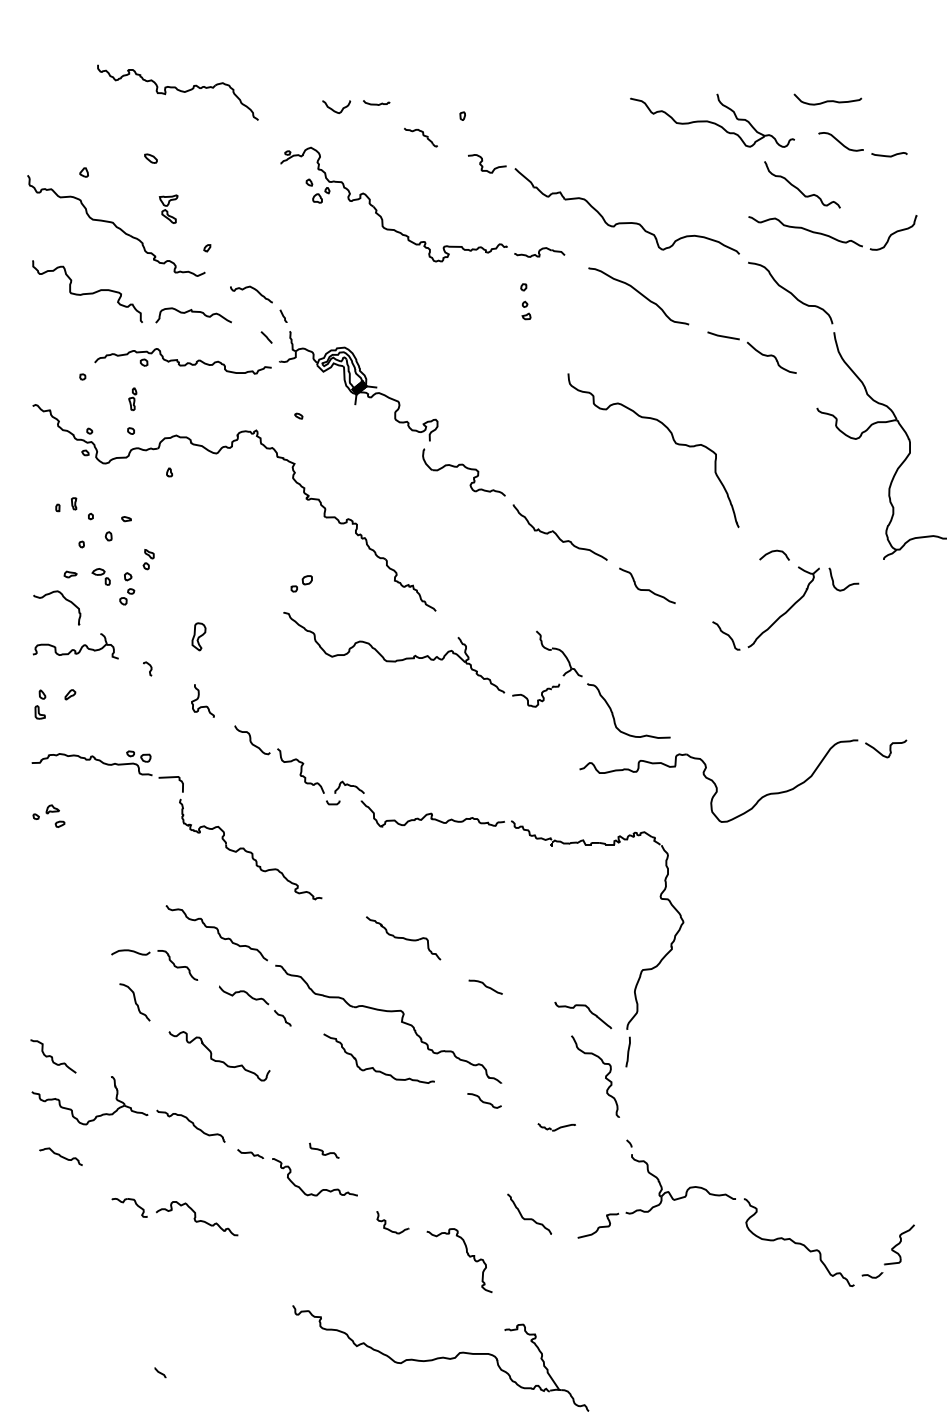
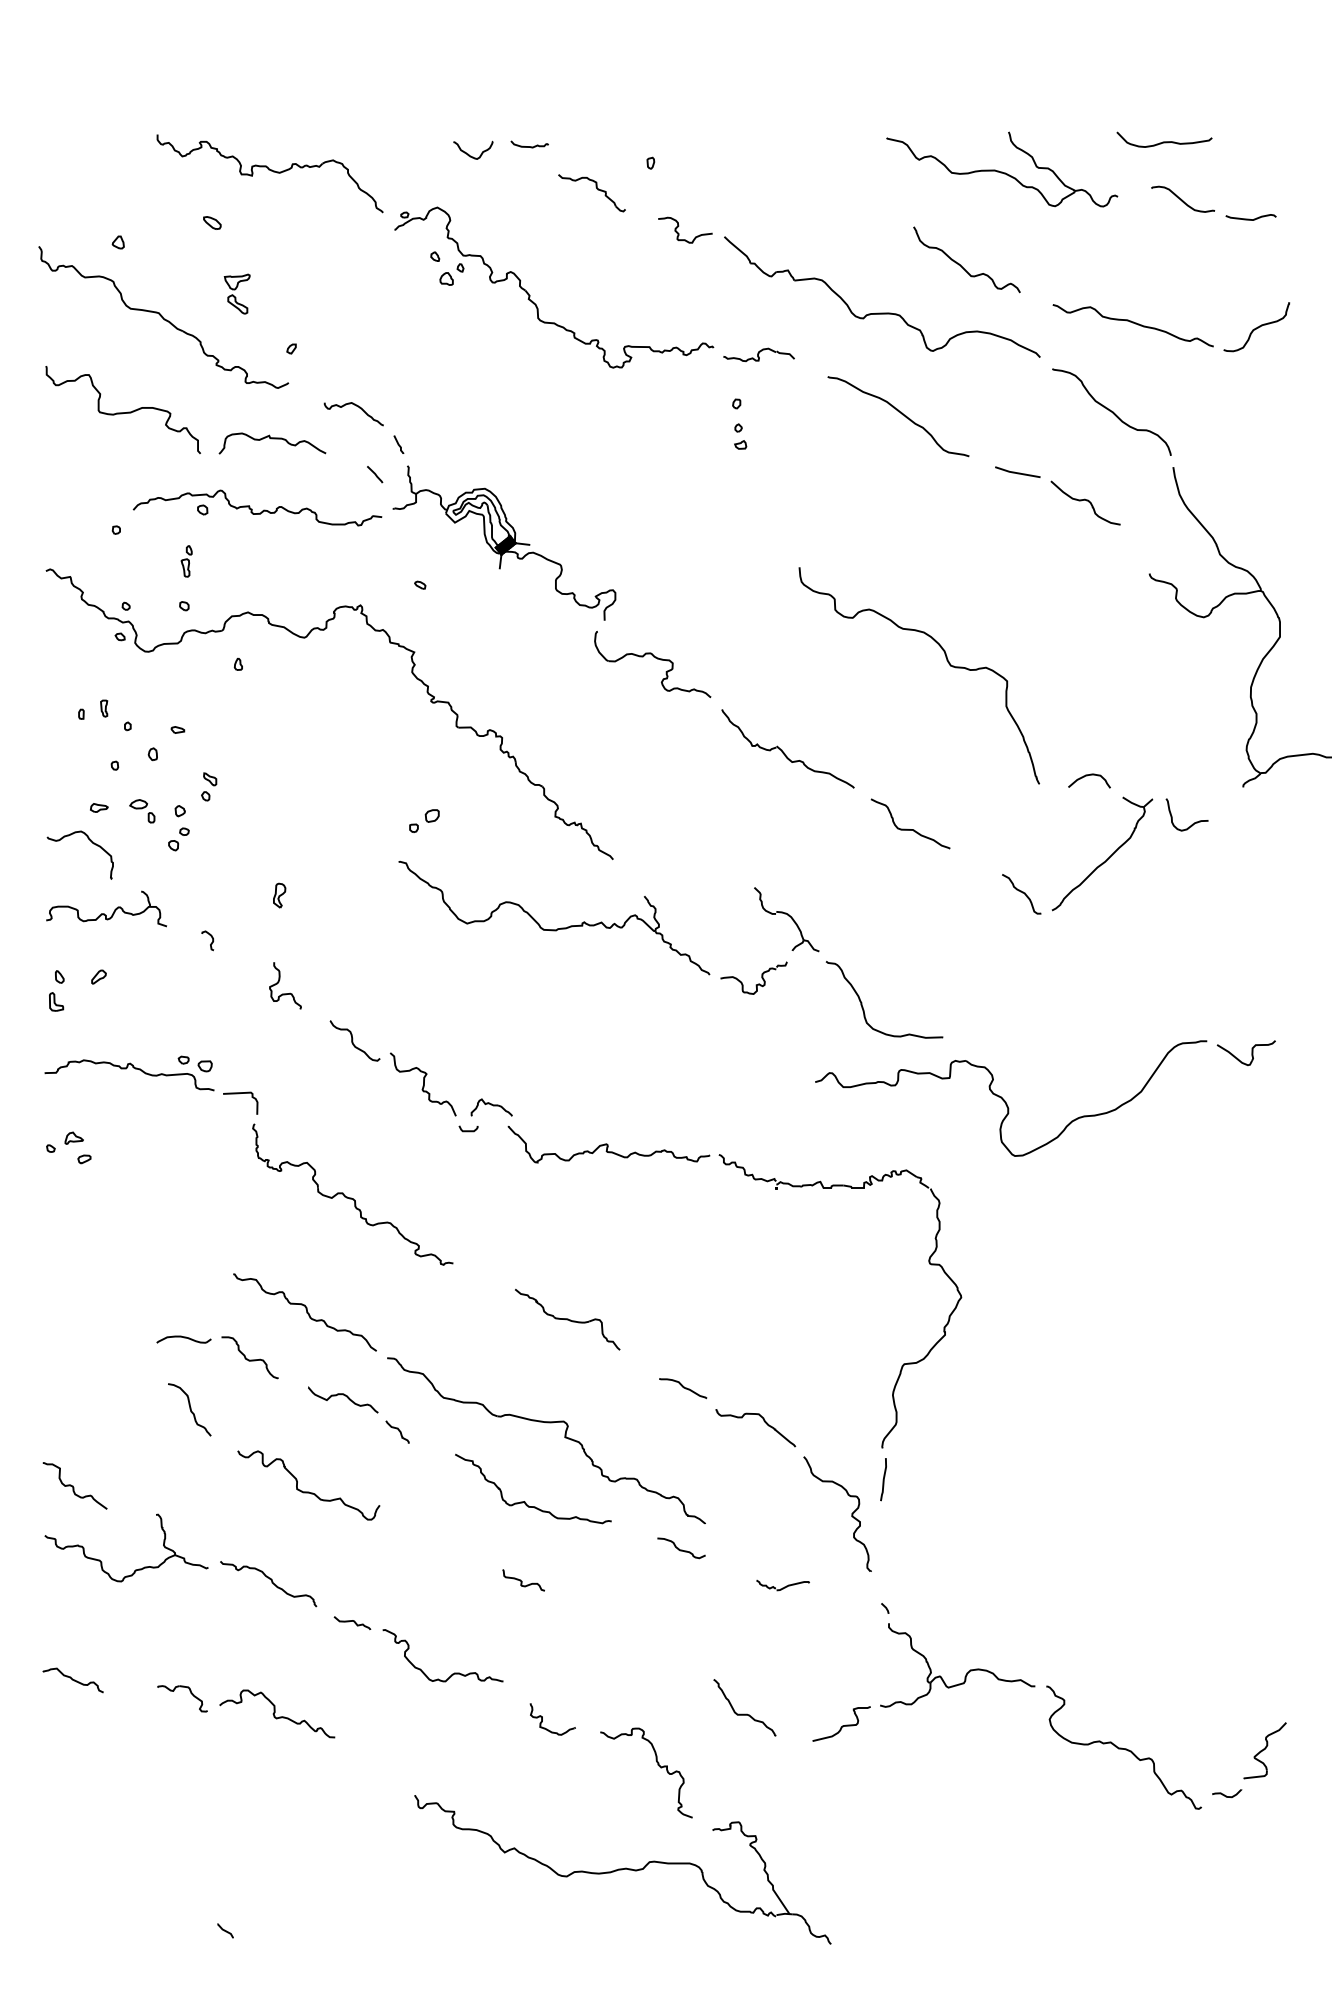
part: (177, 92) -> (269, 173), moved
part: (420, 137) -> (591, 193), size x1.43
curve: (798, 188) -> (961, 264), moved
curve: (673, 441) -> (947, 663), moved
part: (198, 636) -> (279, 895), size x0.62
part: (588, 1010) -> (763, 1421), moved
curve: (323, 1150) -> (522, 1580), moved
curve: (60, 1156) -> (72, 1679), moved
part: (440, 1358) -> (622, 1869), moved

